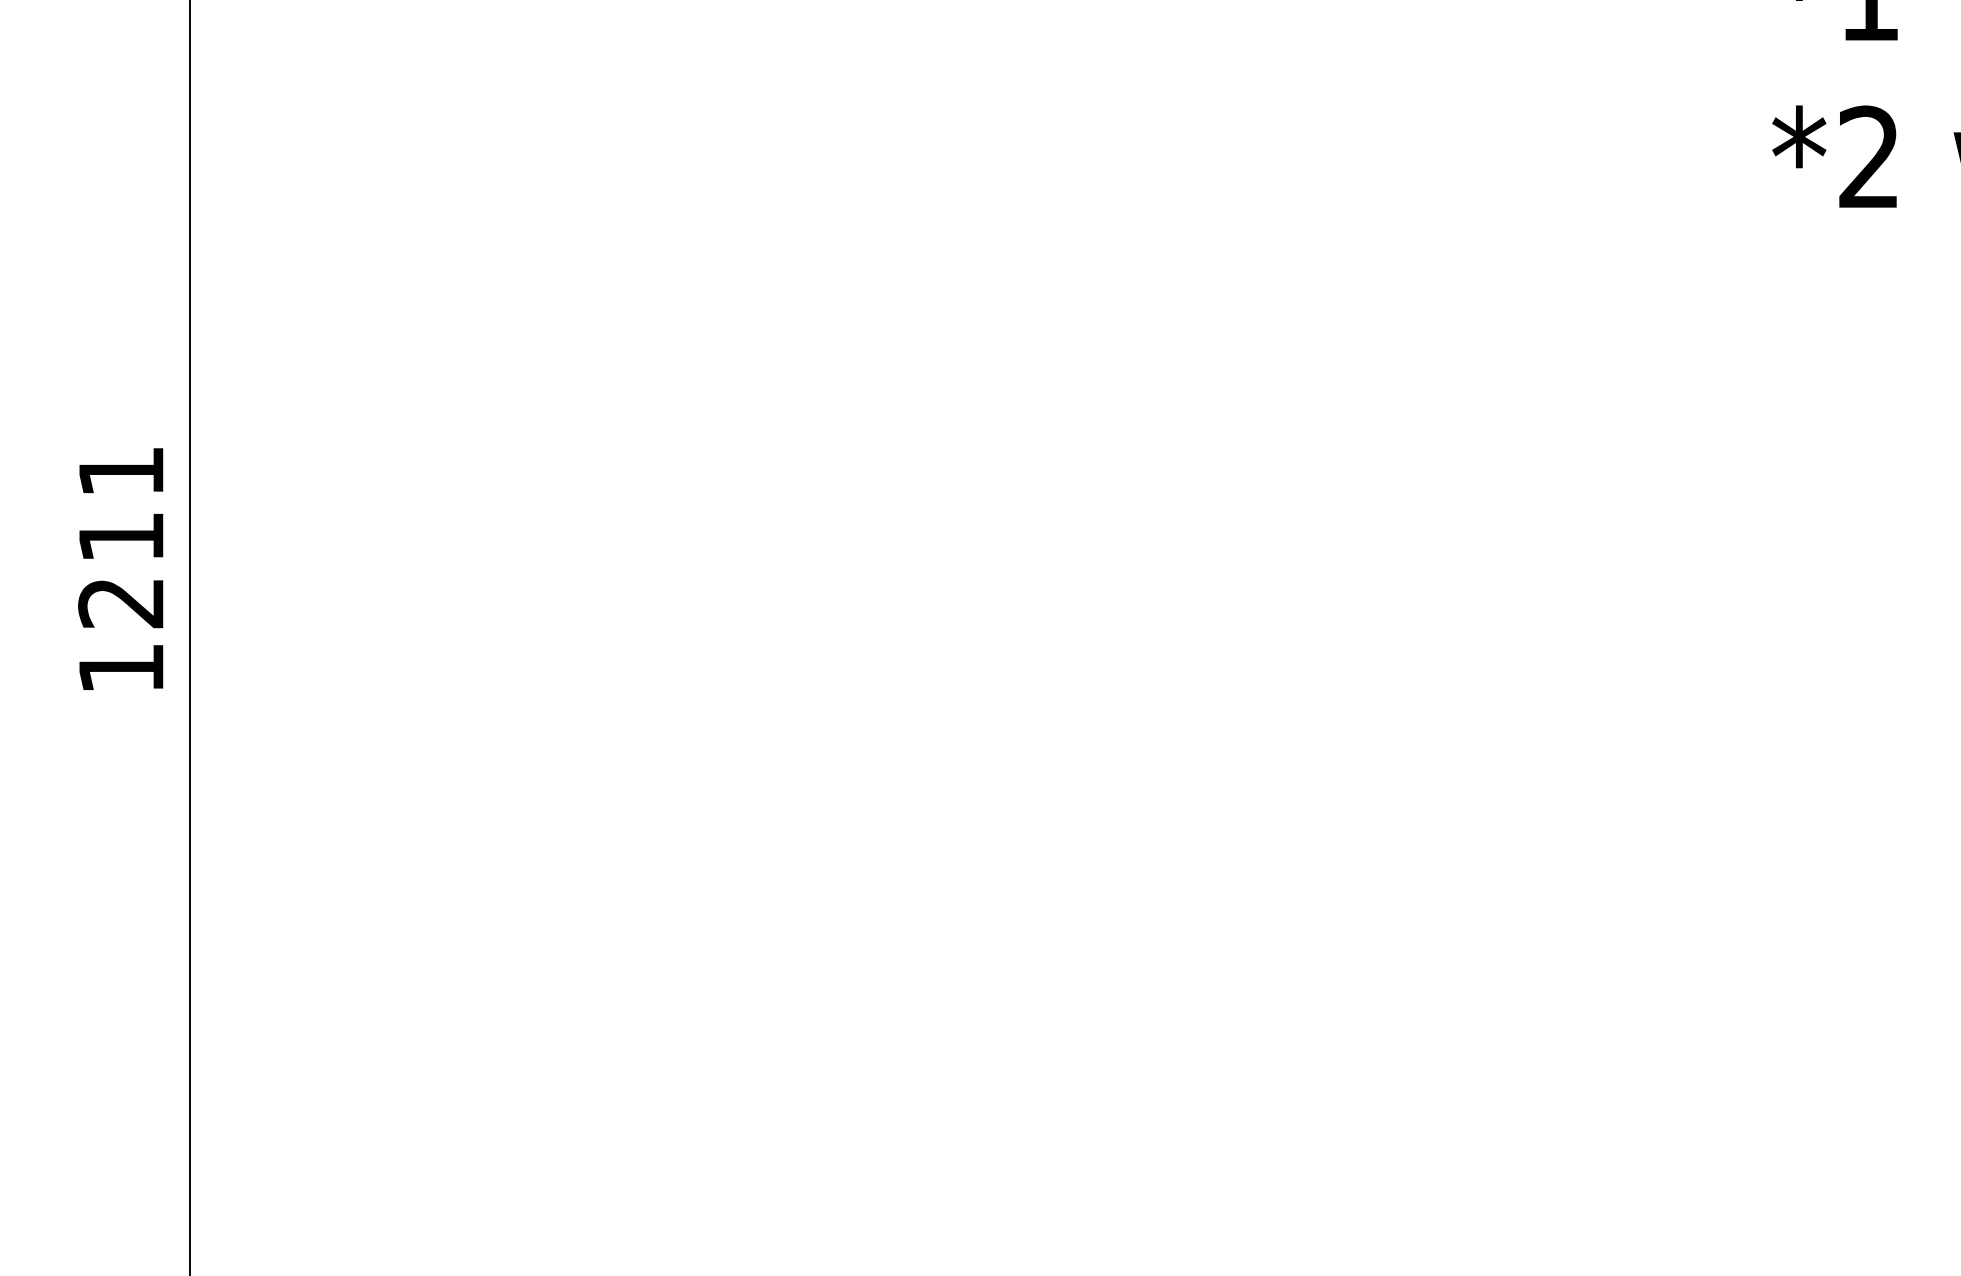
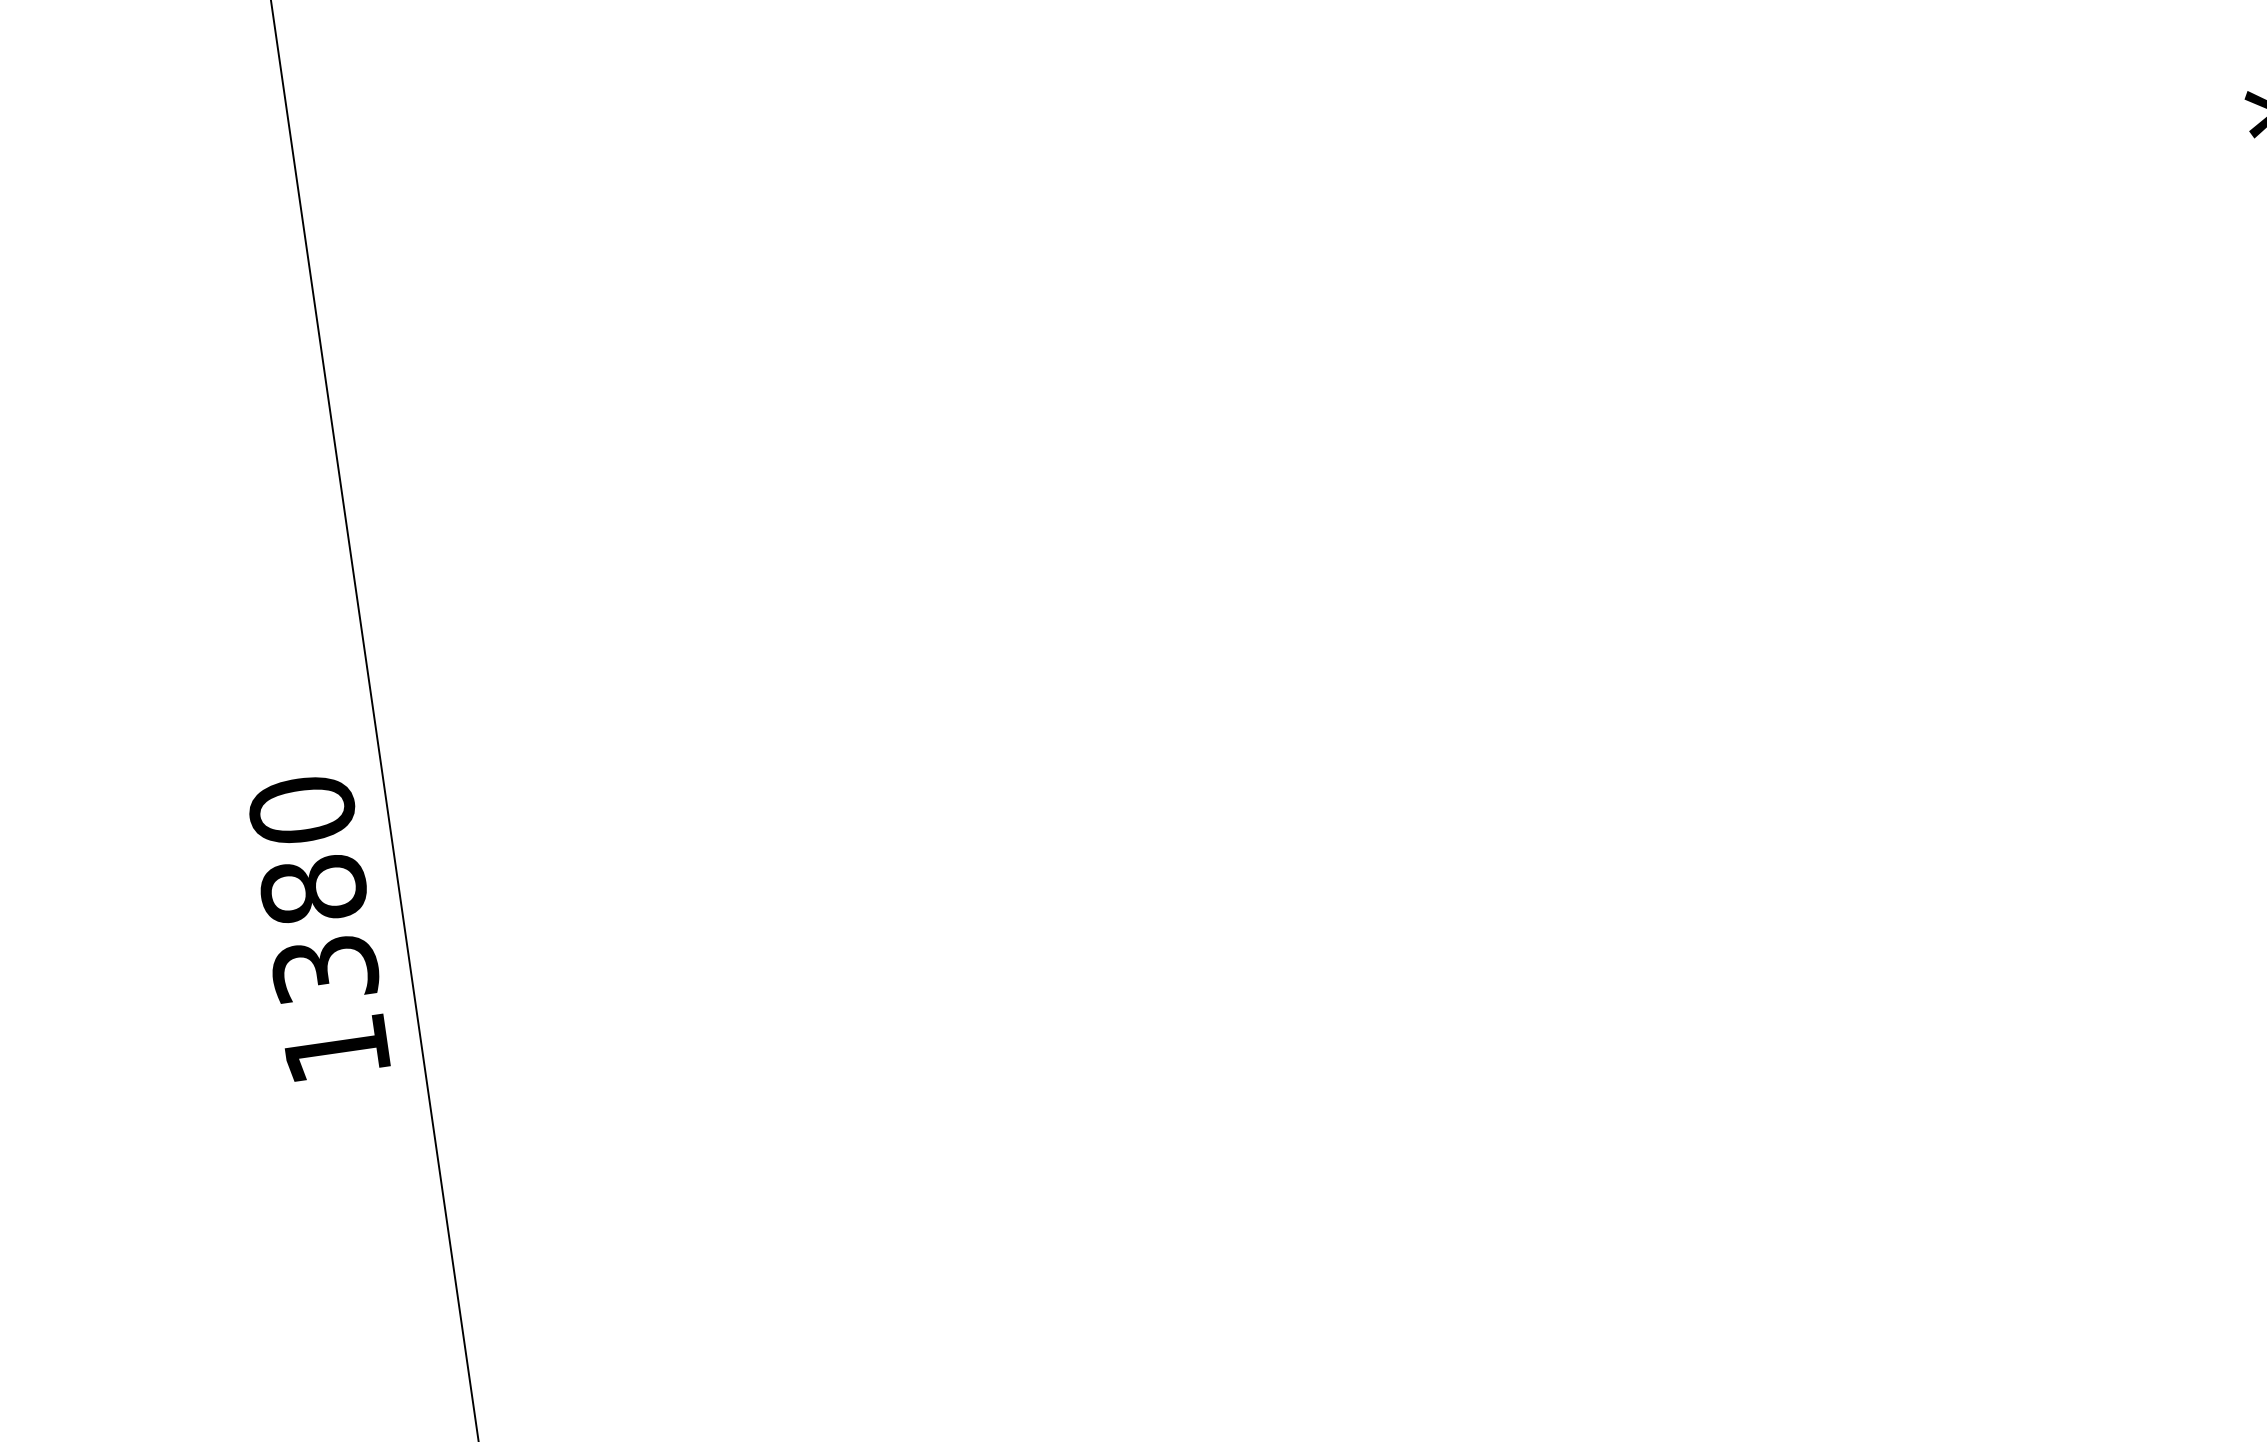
text: (121, 536) -> (313, 888), 1211 -> 1380

